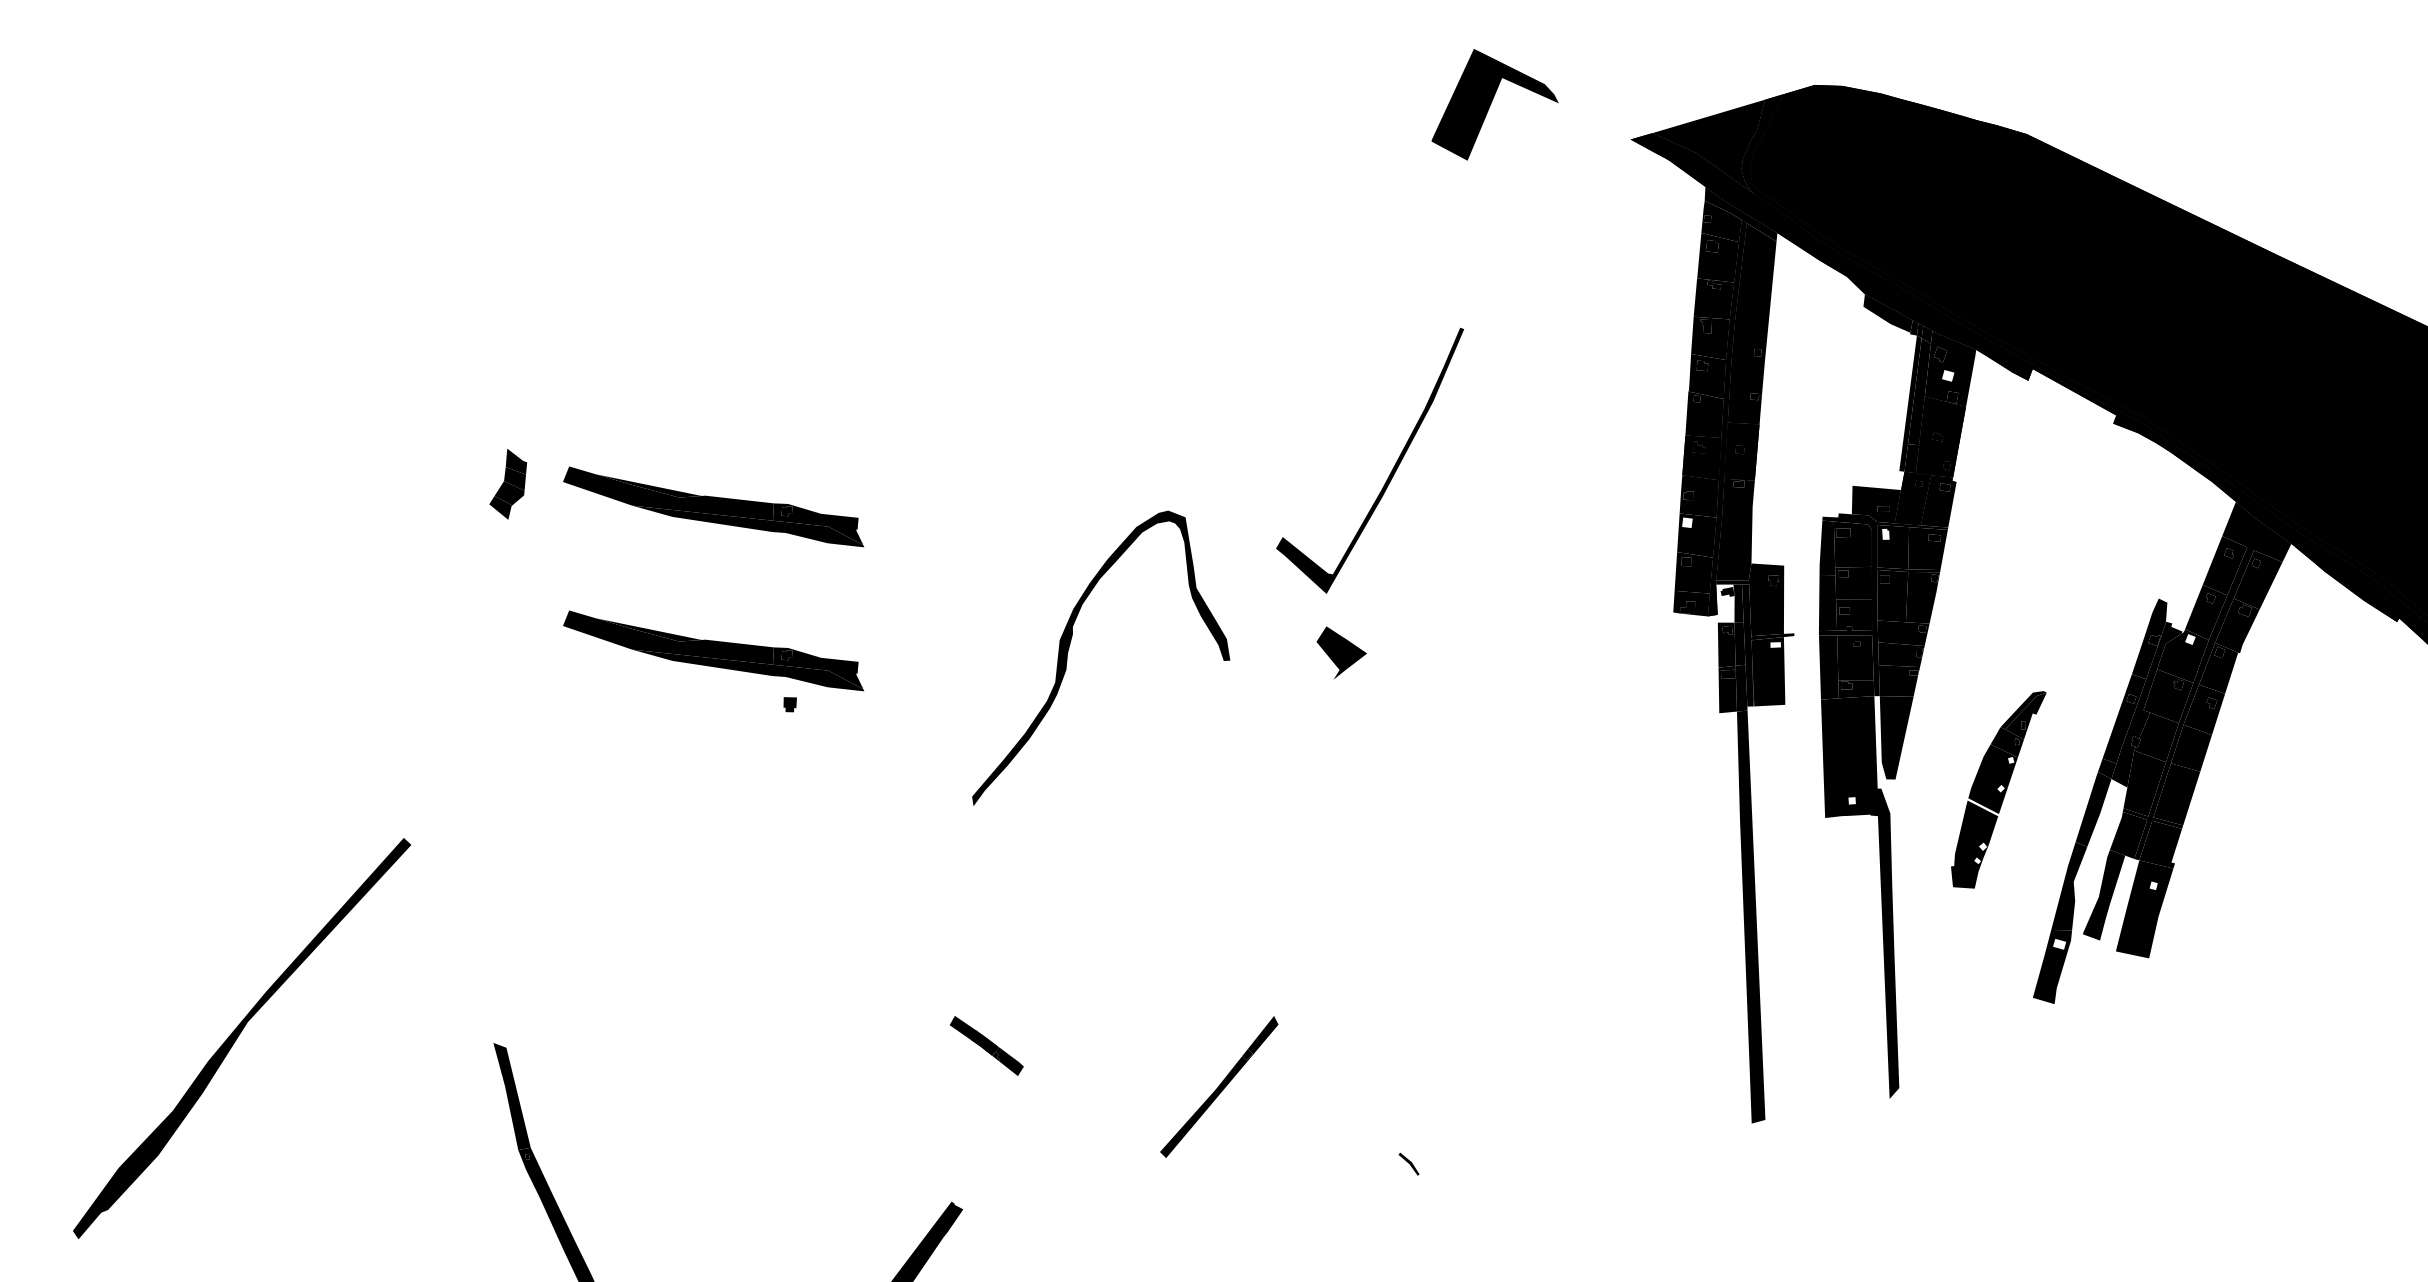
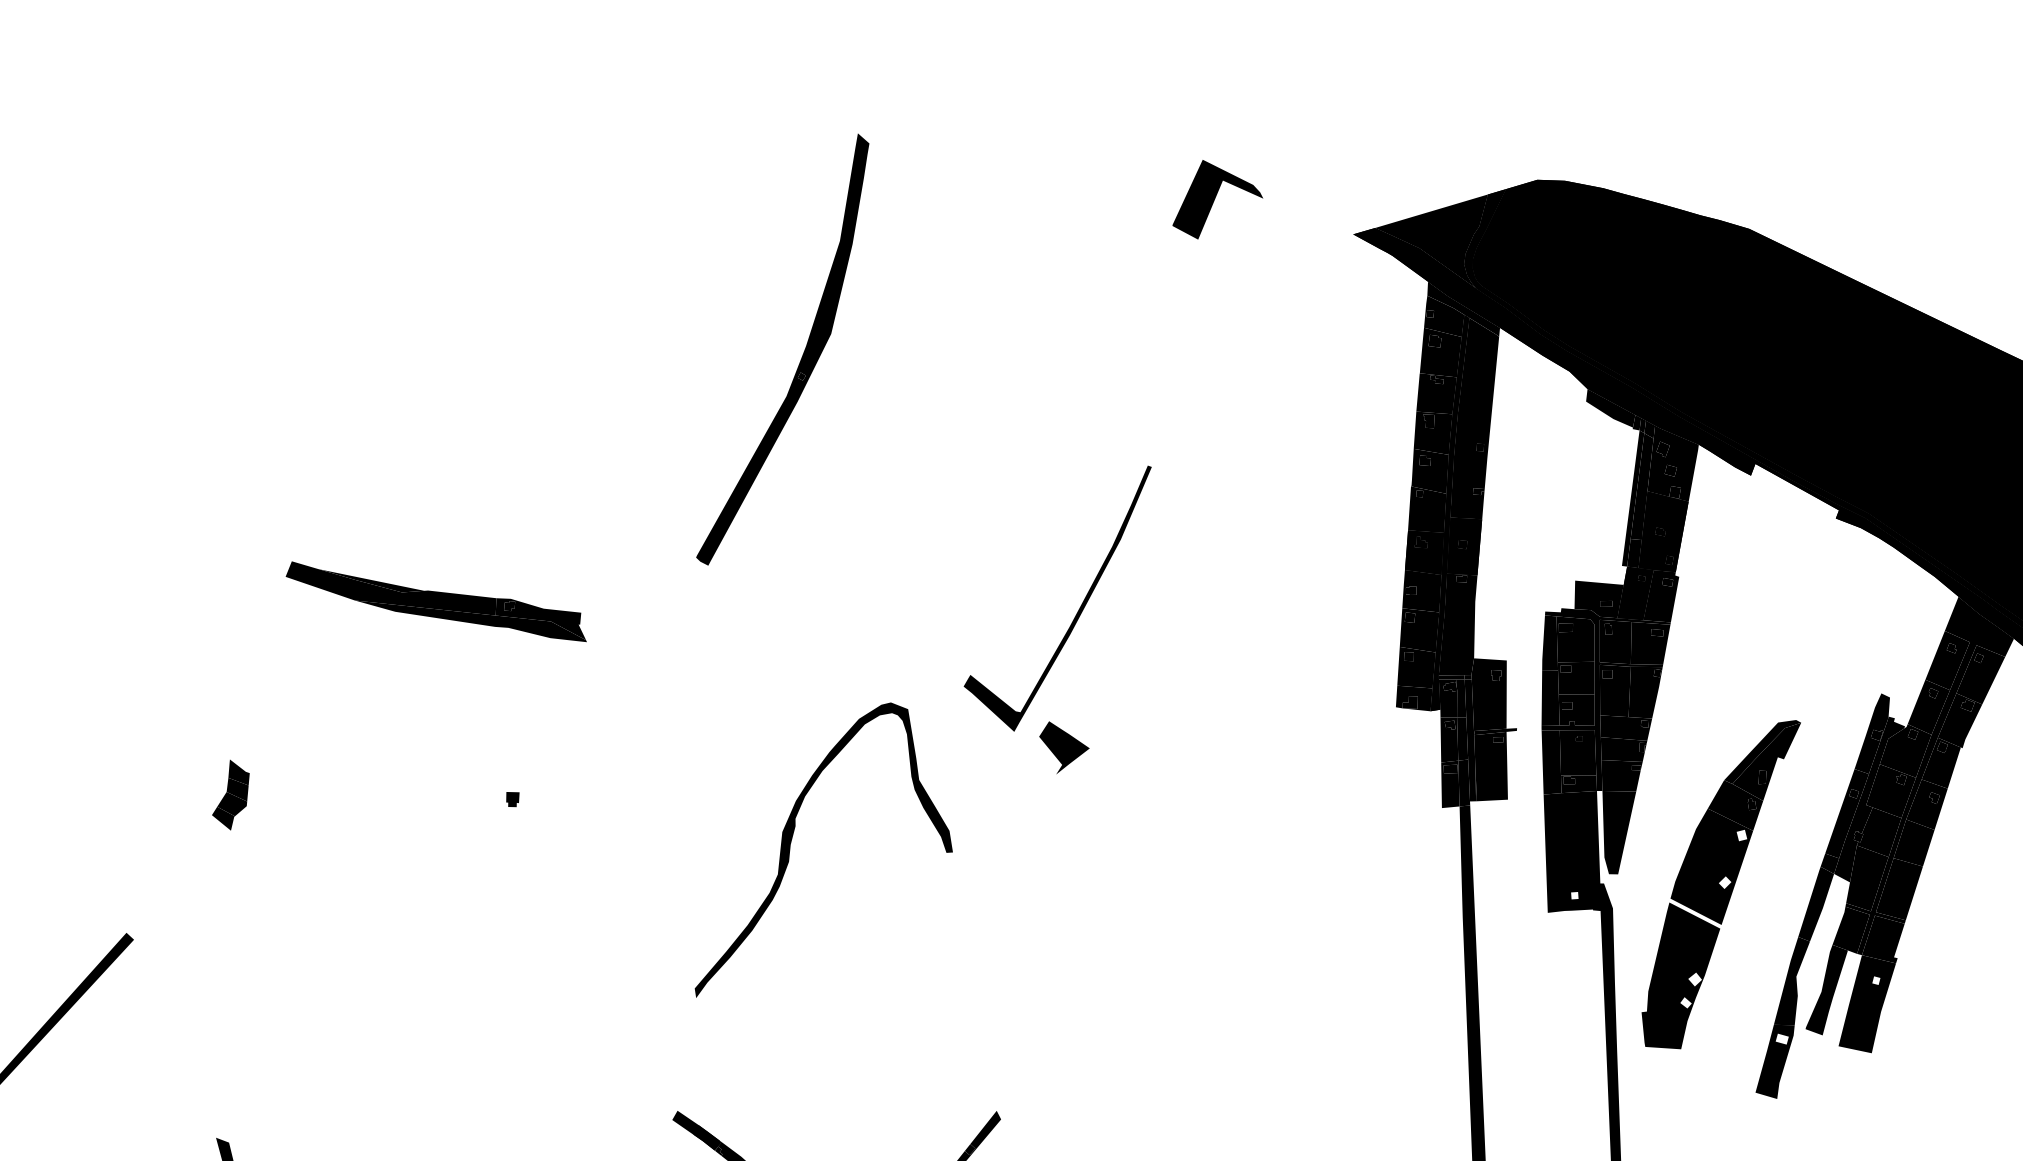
part: (1495, 104) -> (1218, 199), size x0.71
part: (1079, 260) -> (802, 355), added
fill: (1947, 375) -> (1670, 470), added
part: (1391, 470) -> (1079, 608), moved
part: (507, 484) -> (230, 795), moved
fill: (1687, 522) -> (1410, 617), added
fill: (1885, 533) -> (1608, 628), added
fill: (1725, 603) -> (1448, 698), added
fill: (2190, 639) -> (1913, 734), added
fill: (1775, 644) -> (1498, 739), added
part: (1069, 648) -> (792, 840), moved
part: (713, 650) -> (436, 745), removed
part: (1998, 789) -> (1721, 884), size x1.67

